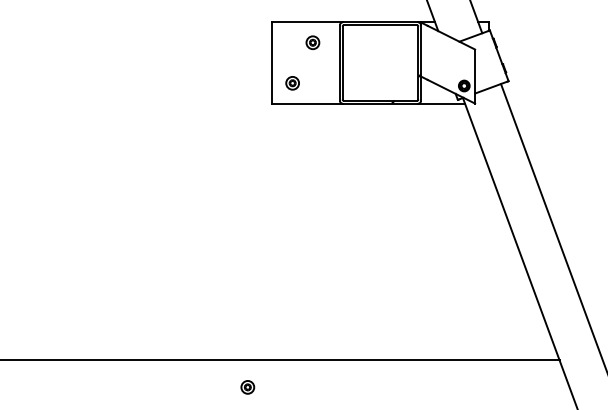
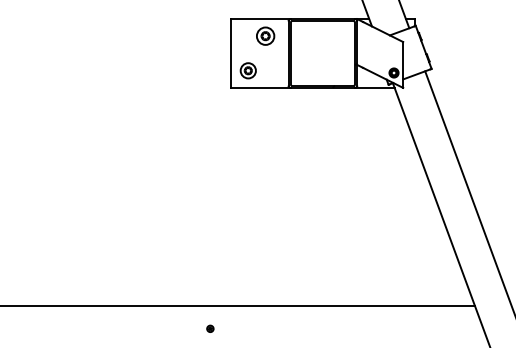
part: (312, 42) -> (265, 36), size x1.6
part: (292, 83) -> (248, 70), size x1.4
part: (248, 387) -> (210, 328), size x0.6

